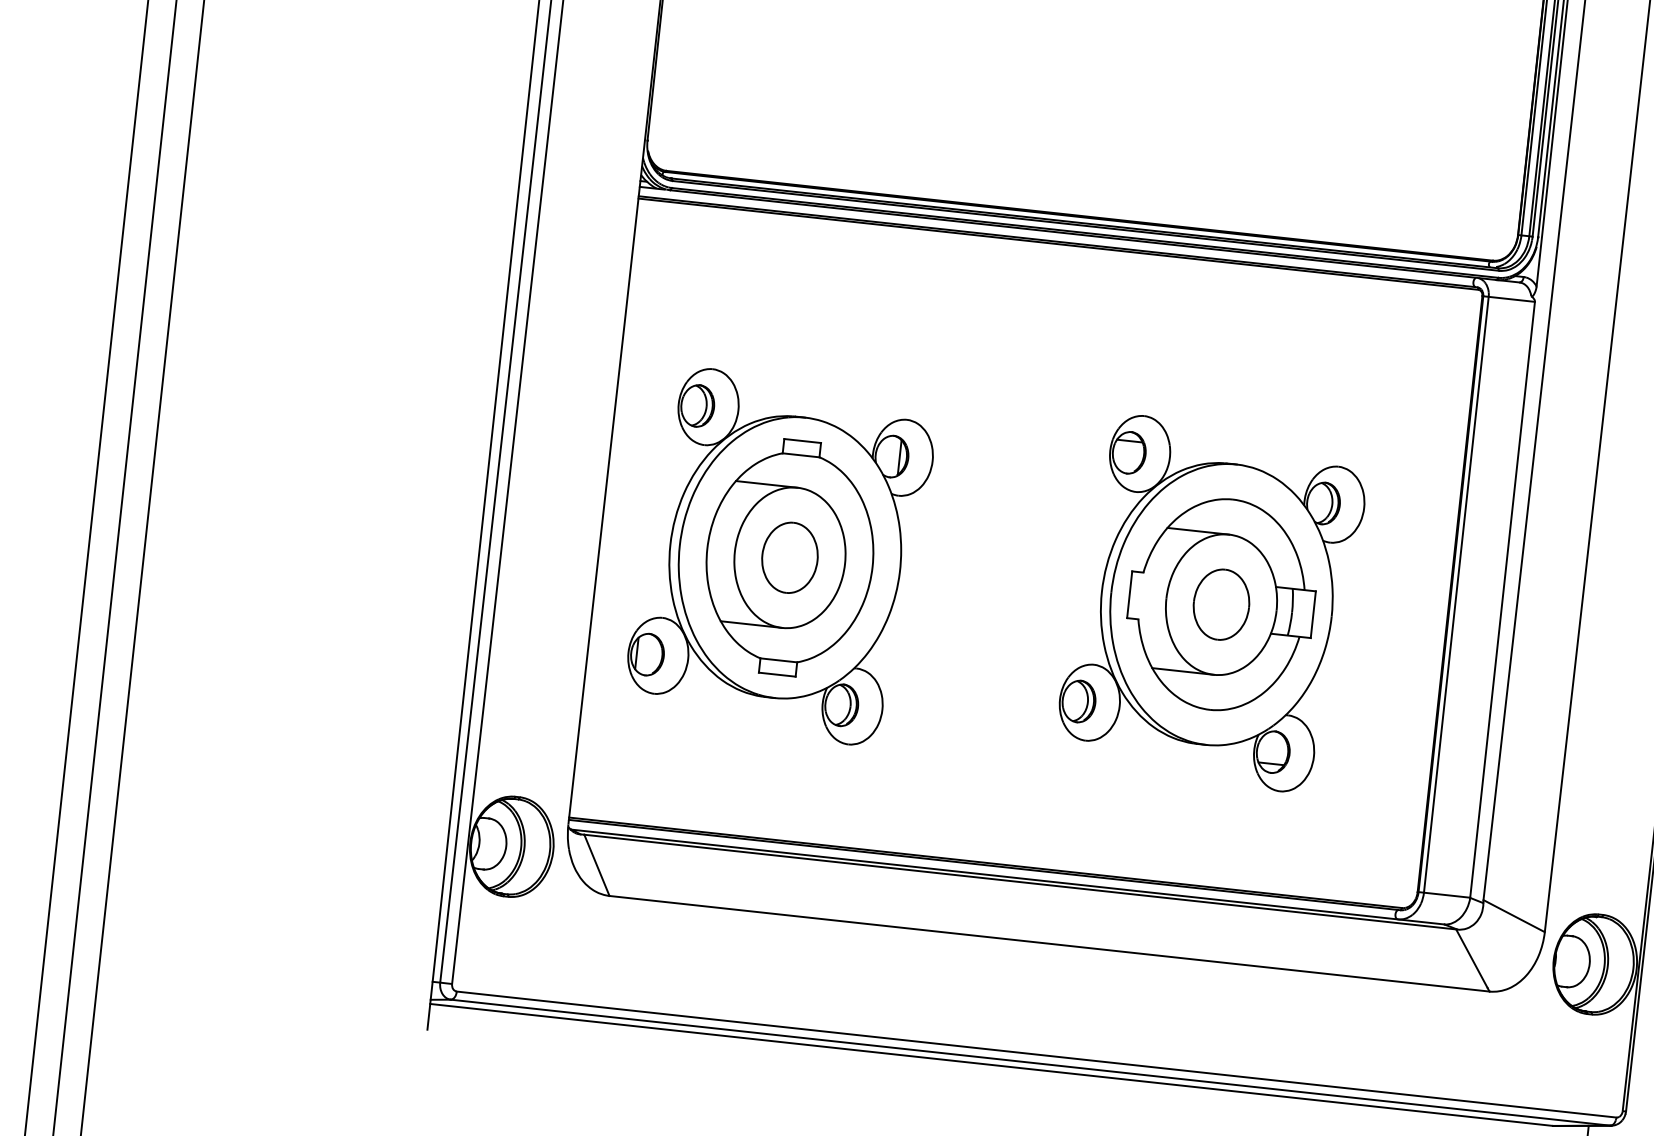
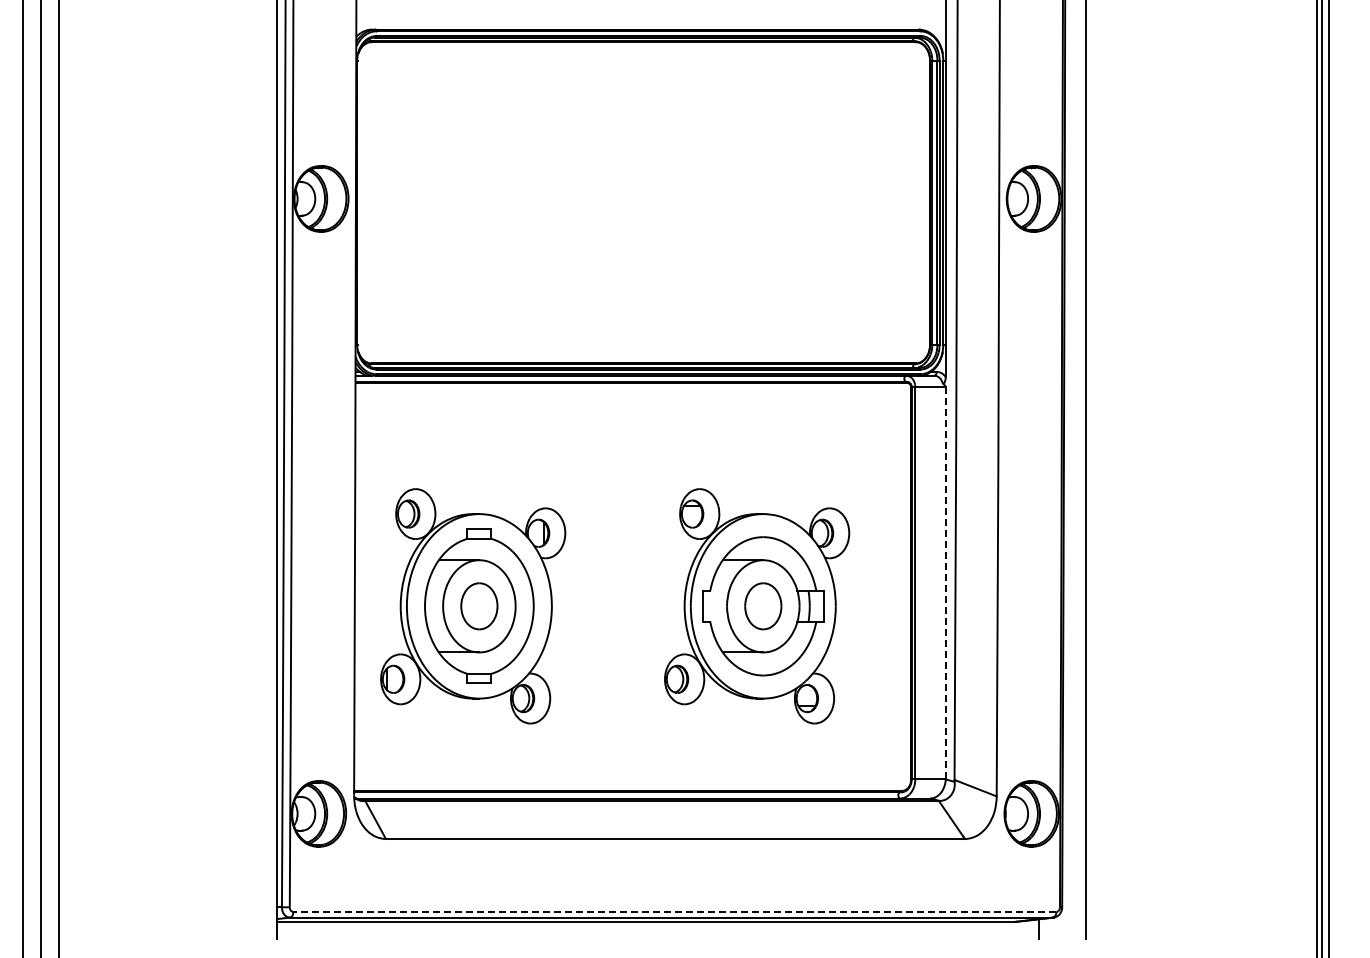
line: (1502, 600) -> (945, 583), solid -> dashed
line: (1036, 1053) -> (674, 911), solid -> dashed

